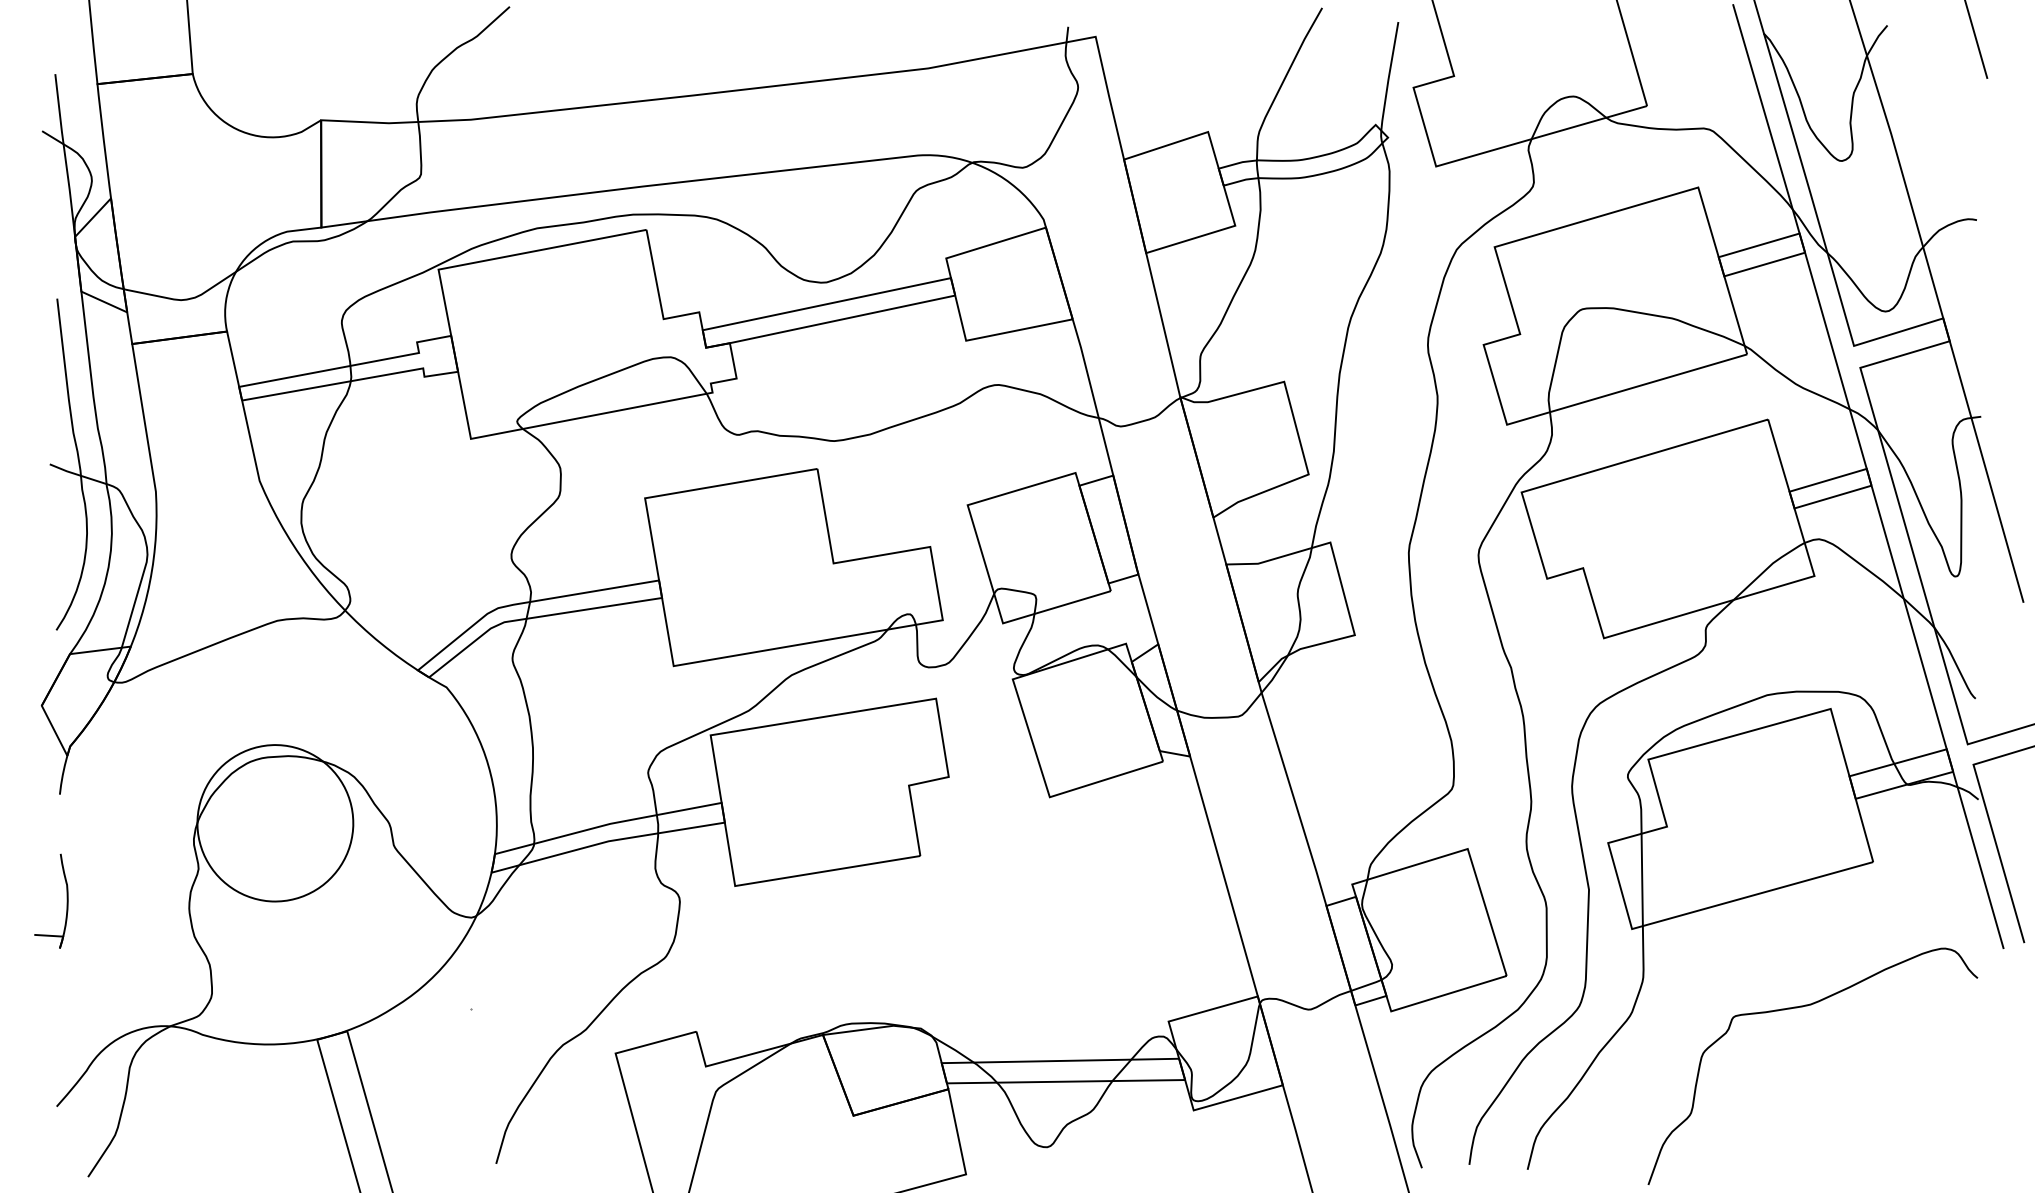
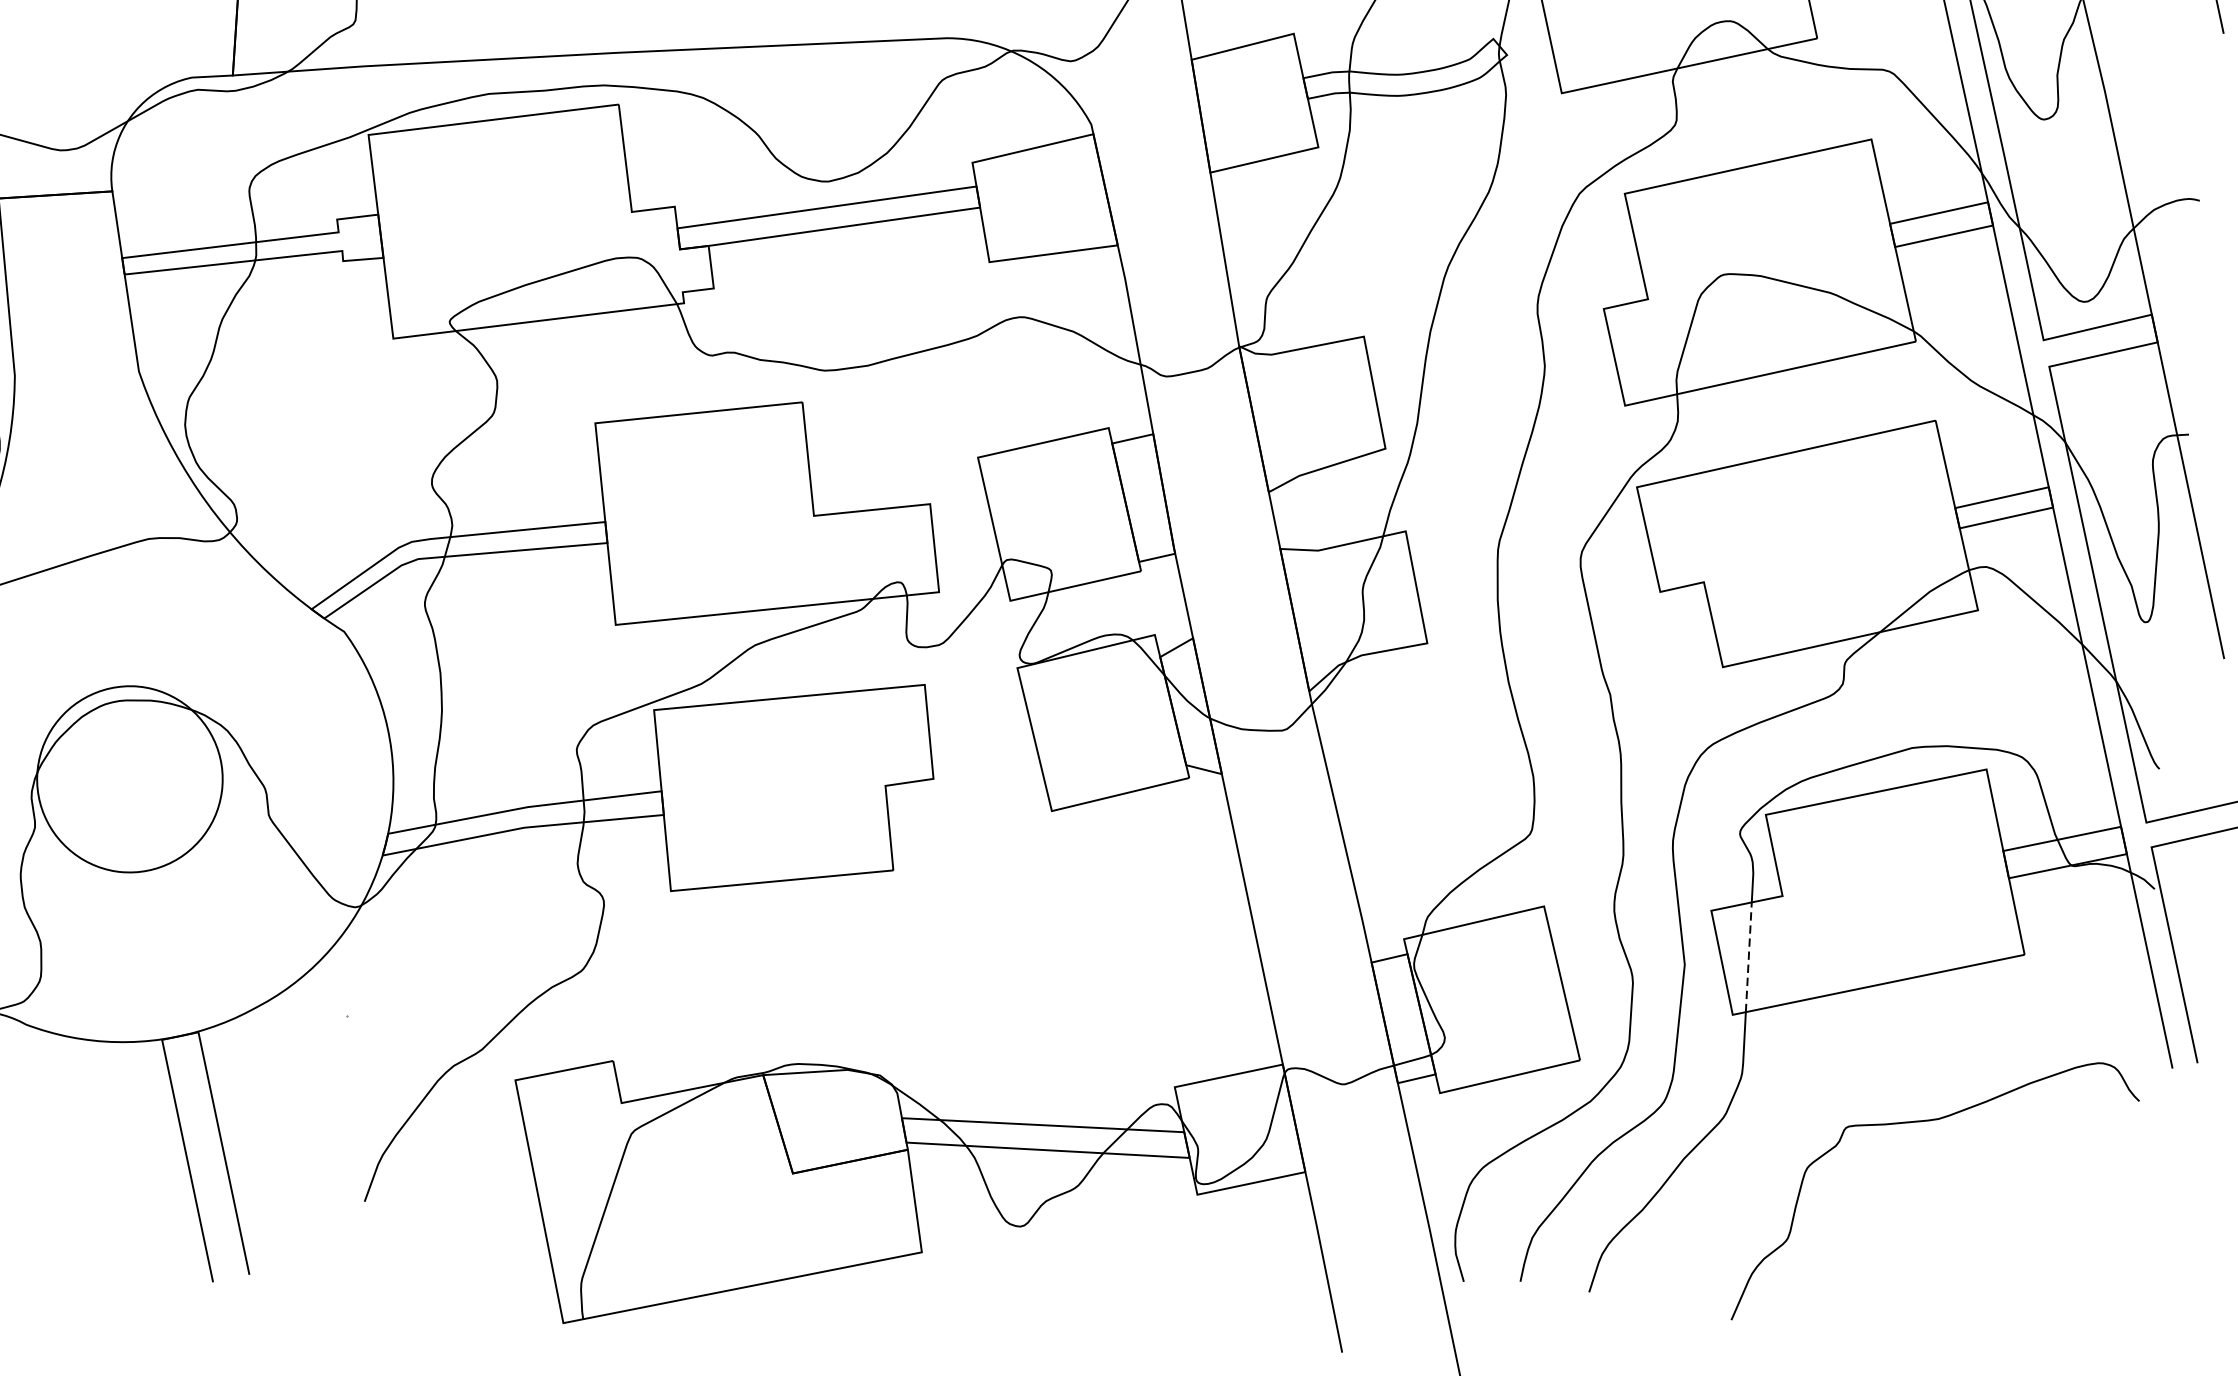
line: (1642, 879) -> (1749, 956), solid -> dashed

